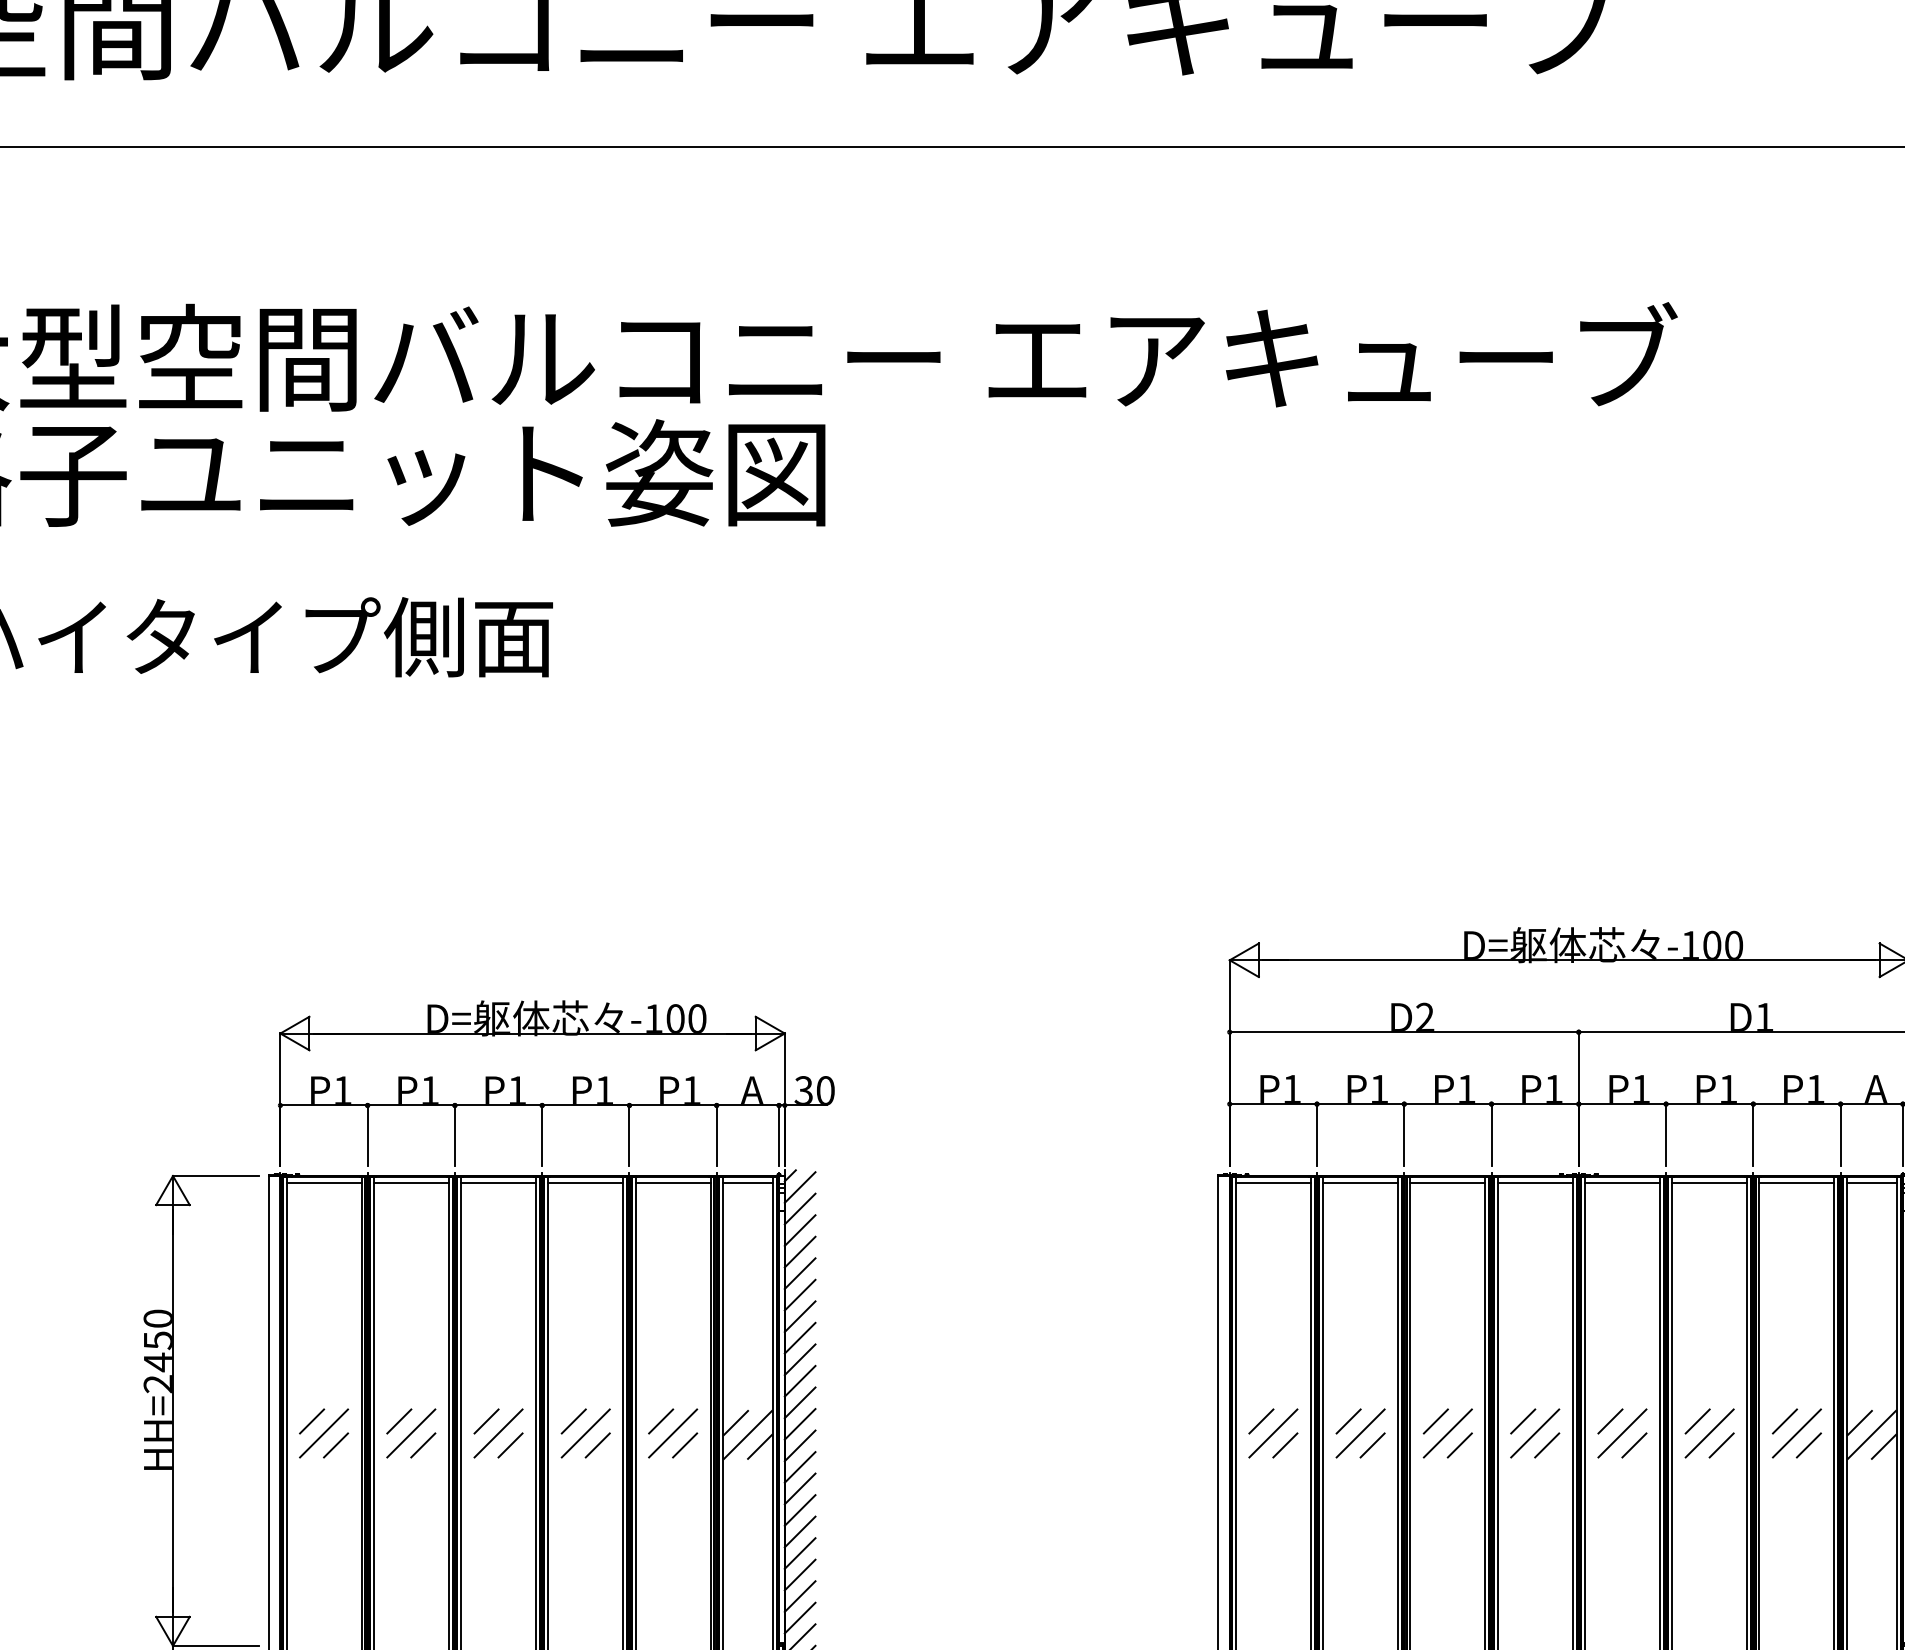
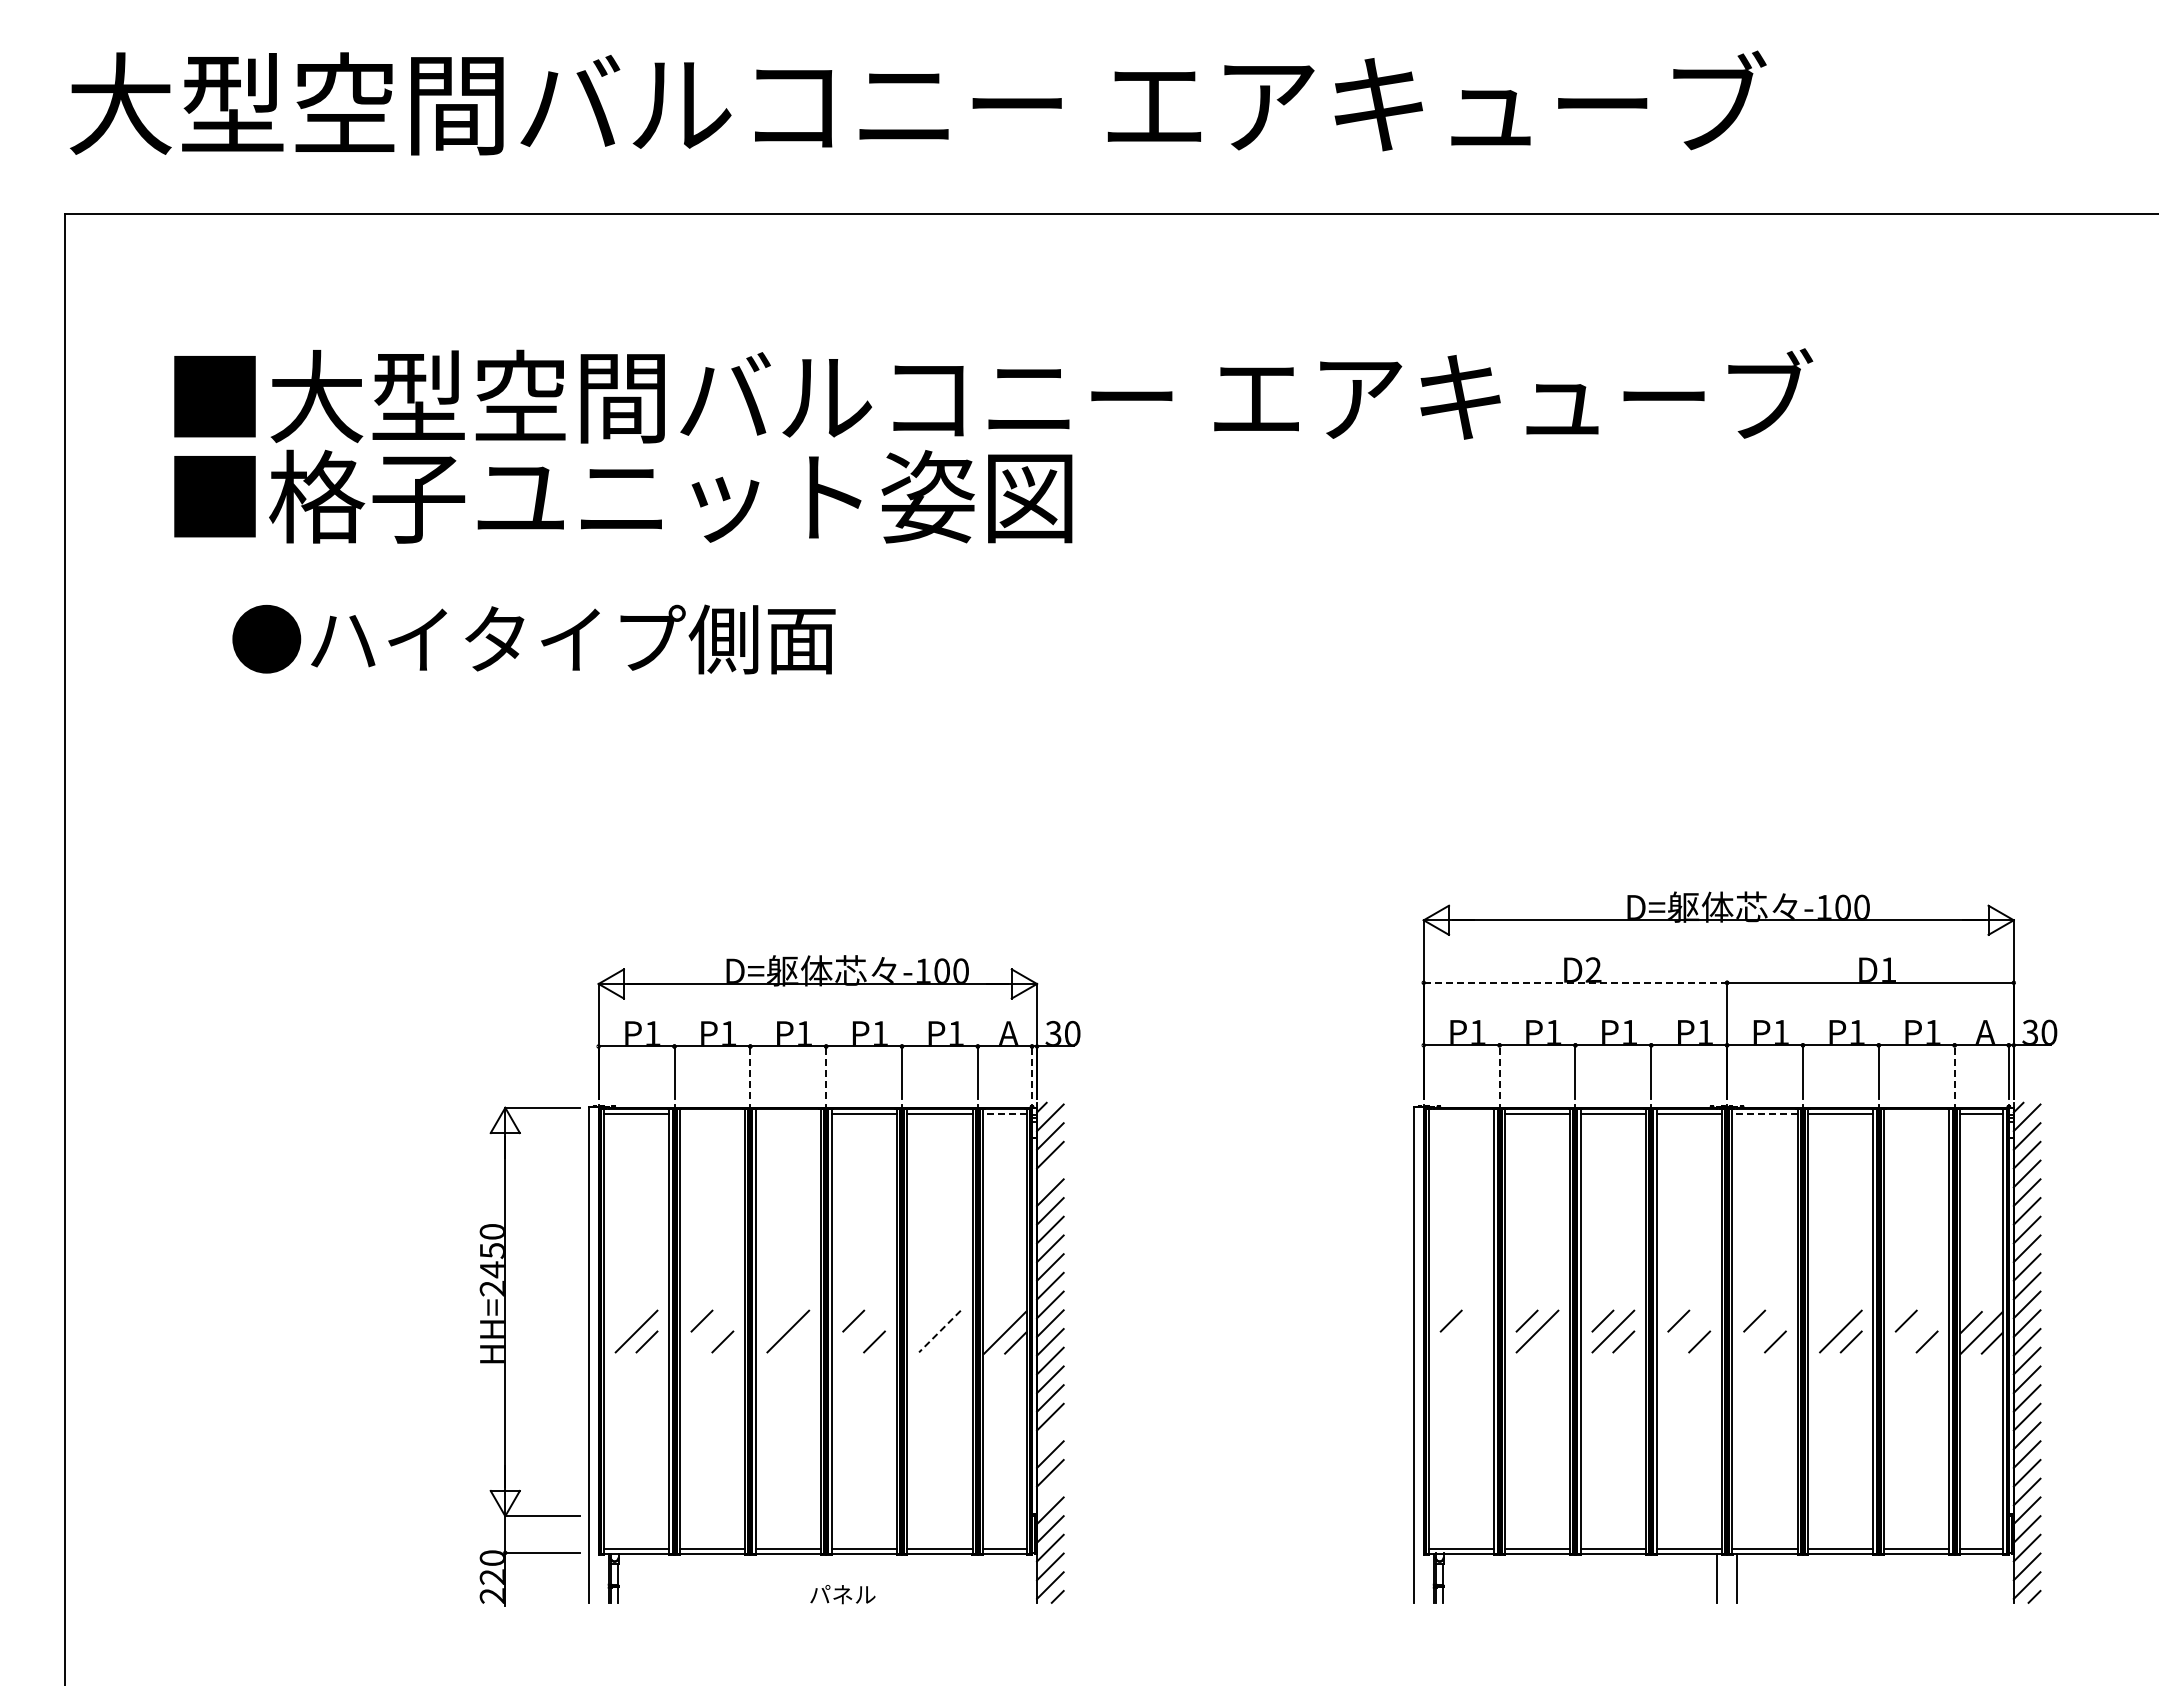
line: (1404, 1031) -> (1575, 982), solid -> dashed
line: (1316, 1134) -> (1499, 1071), solid -> dashed
line: (1840, 1134) -> (1954, 1071), solid -> dashed
line: (455, 1135) -> (750, 1072), solid -> dashed
line: (542, 1135) -> (826, 1072), solid -> dashed
line: (779, 1135) -> (1032, 1072), solid -> dashed
line: (411, 1182) -> (712, 1113), removed
line: (497, 1182) -> (787, 1113), removed
line: (747, 1182) -> (1004, 1113), solid -> dashed
line: (1273, 1182) -> (1461, 1113), removed
line: (1622, 1182) -> (1765, 1113), solid -> dashed
line: (1796, 1182) -> (1916, 1113), removed
line: (800, 1251) -> (1050, 1173), removed
line: (311, 1420) -> (625, 1320), removed
line: (486, 1420) -> (777, 1320), removed
line: (661, 1420) -> (929, 1320), removed
line: (1697, 1420) -> (1830, 1320), removed
line: (735, 1421) -> (994, 1321), removed
line: (411, 1433) -> (712, 1331), removed
line: (585, 1433) -> (863, 1331), removed
line: (672, 1433) -> (939, 1331), solid -> dashed
line: (1273, 1433) -> (1461, 1331), removed
line: (1535, 1433) -> (1689, 1331), removed
line: (1621, 1433) -> (1764, 1331), removed
line: (1796, 1433) -> (1916, 1331), removed
line: (510, 1444) -> (798, 1341), removed
line: (684, 1444) -> (949, 1341), removed
line: (1284, 1444) -> (1471, 1341), removed
line: (1372, 1444) -> (1547, 1341), removed
line: (800, 1553) -> (1050, 1435), removed
line: (800, 1617) -> (1050, 1491), removed

